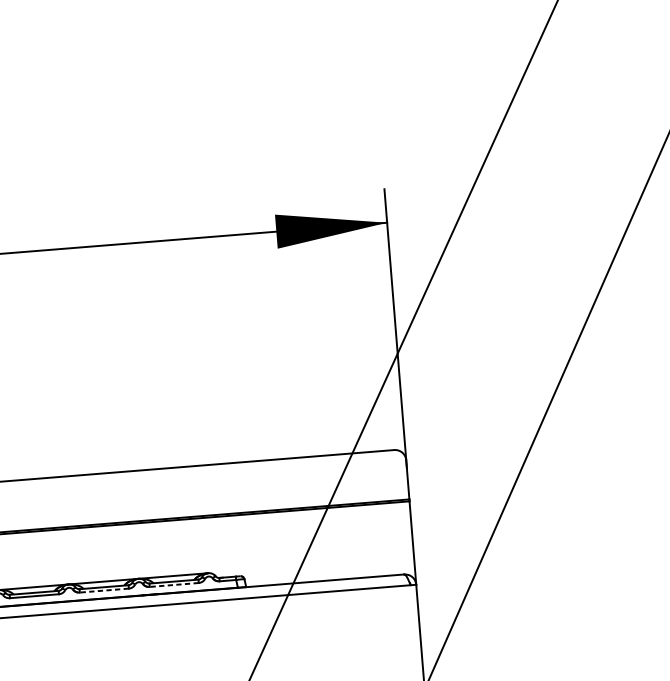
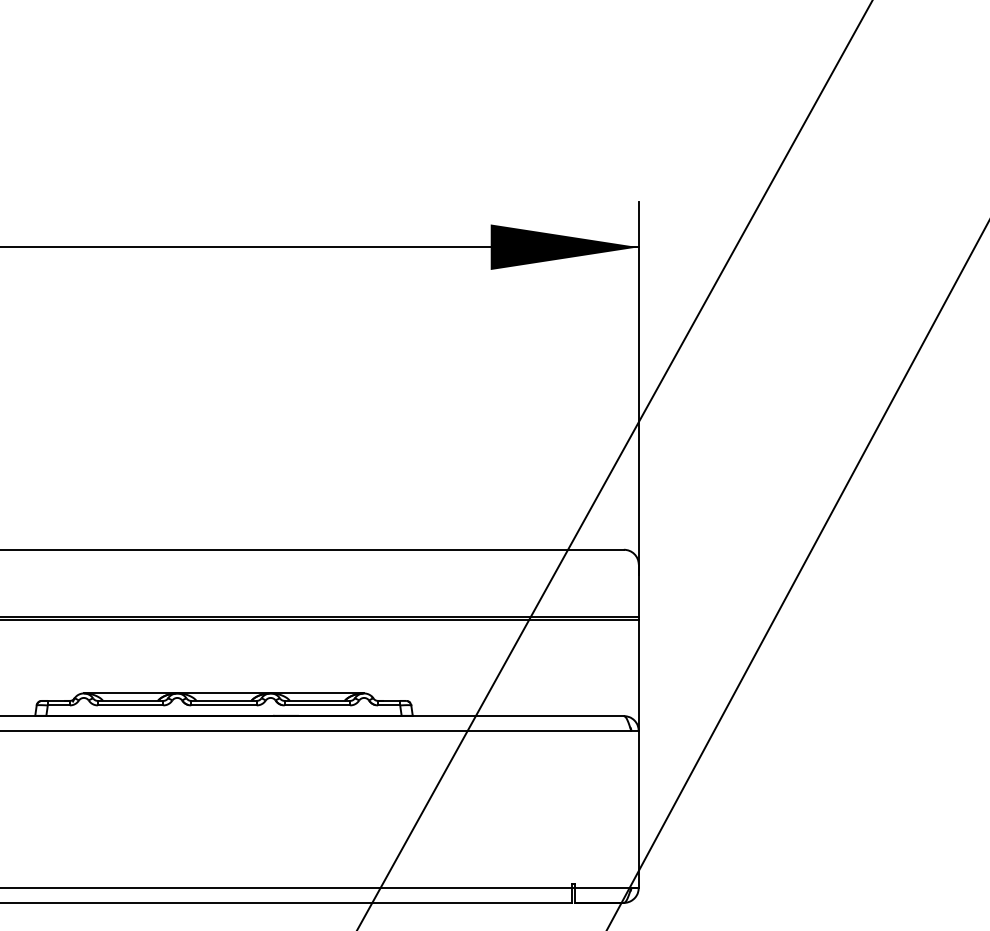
line: (174, 585) -> (317, 705), dashed -> solid
line: (104, 590) -> (224, 705), dashed -> solid

